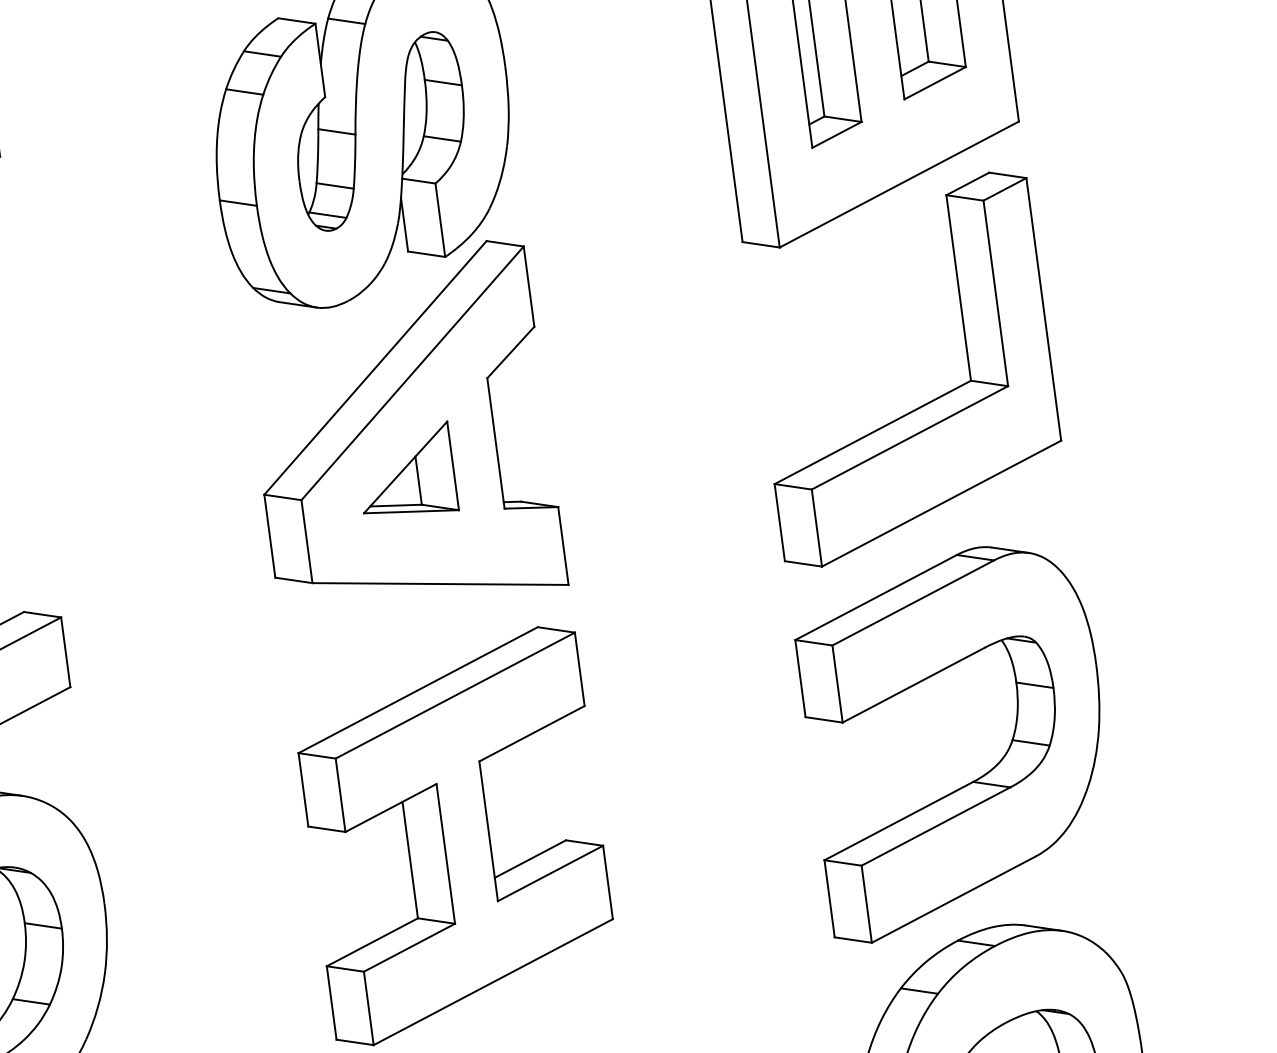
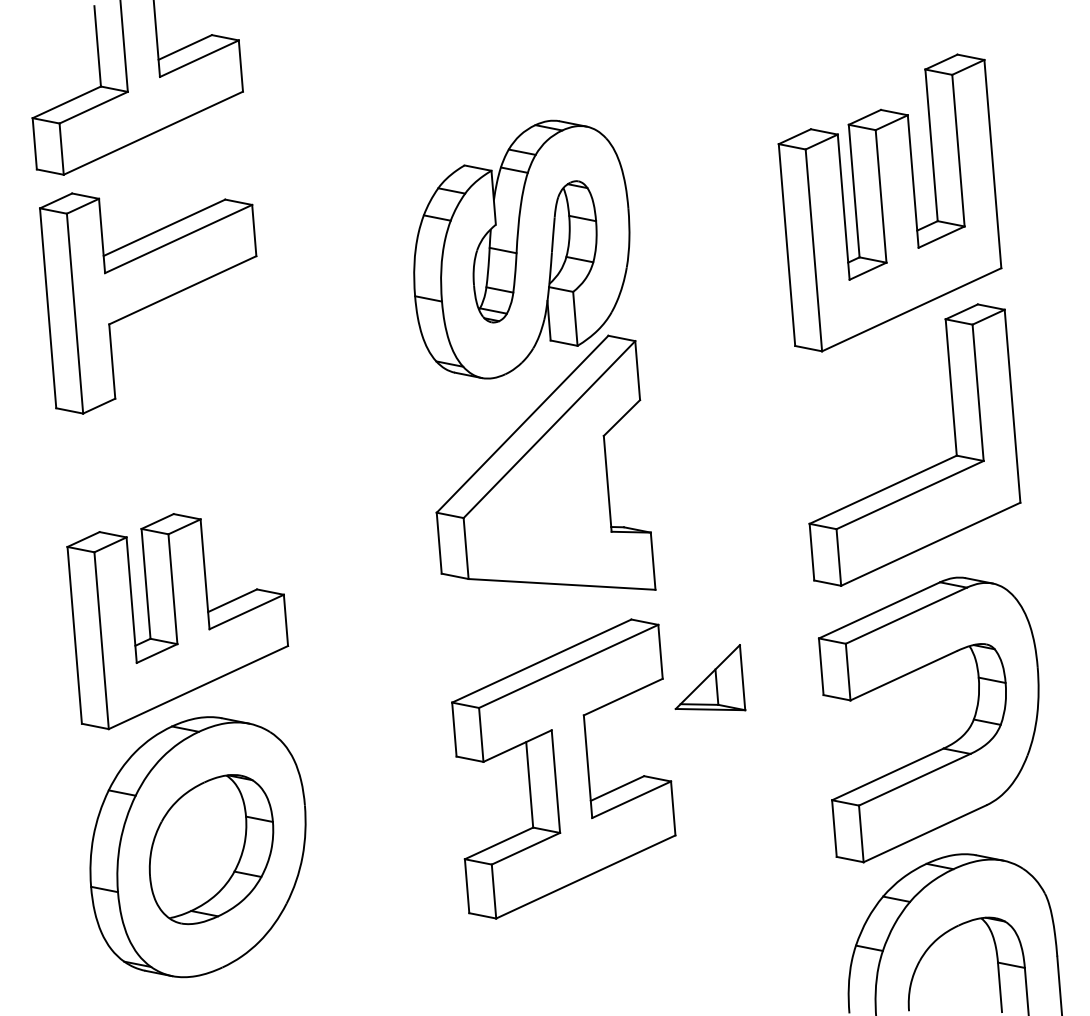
part: (409, 467) -> (710, 677), moved

